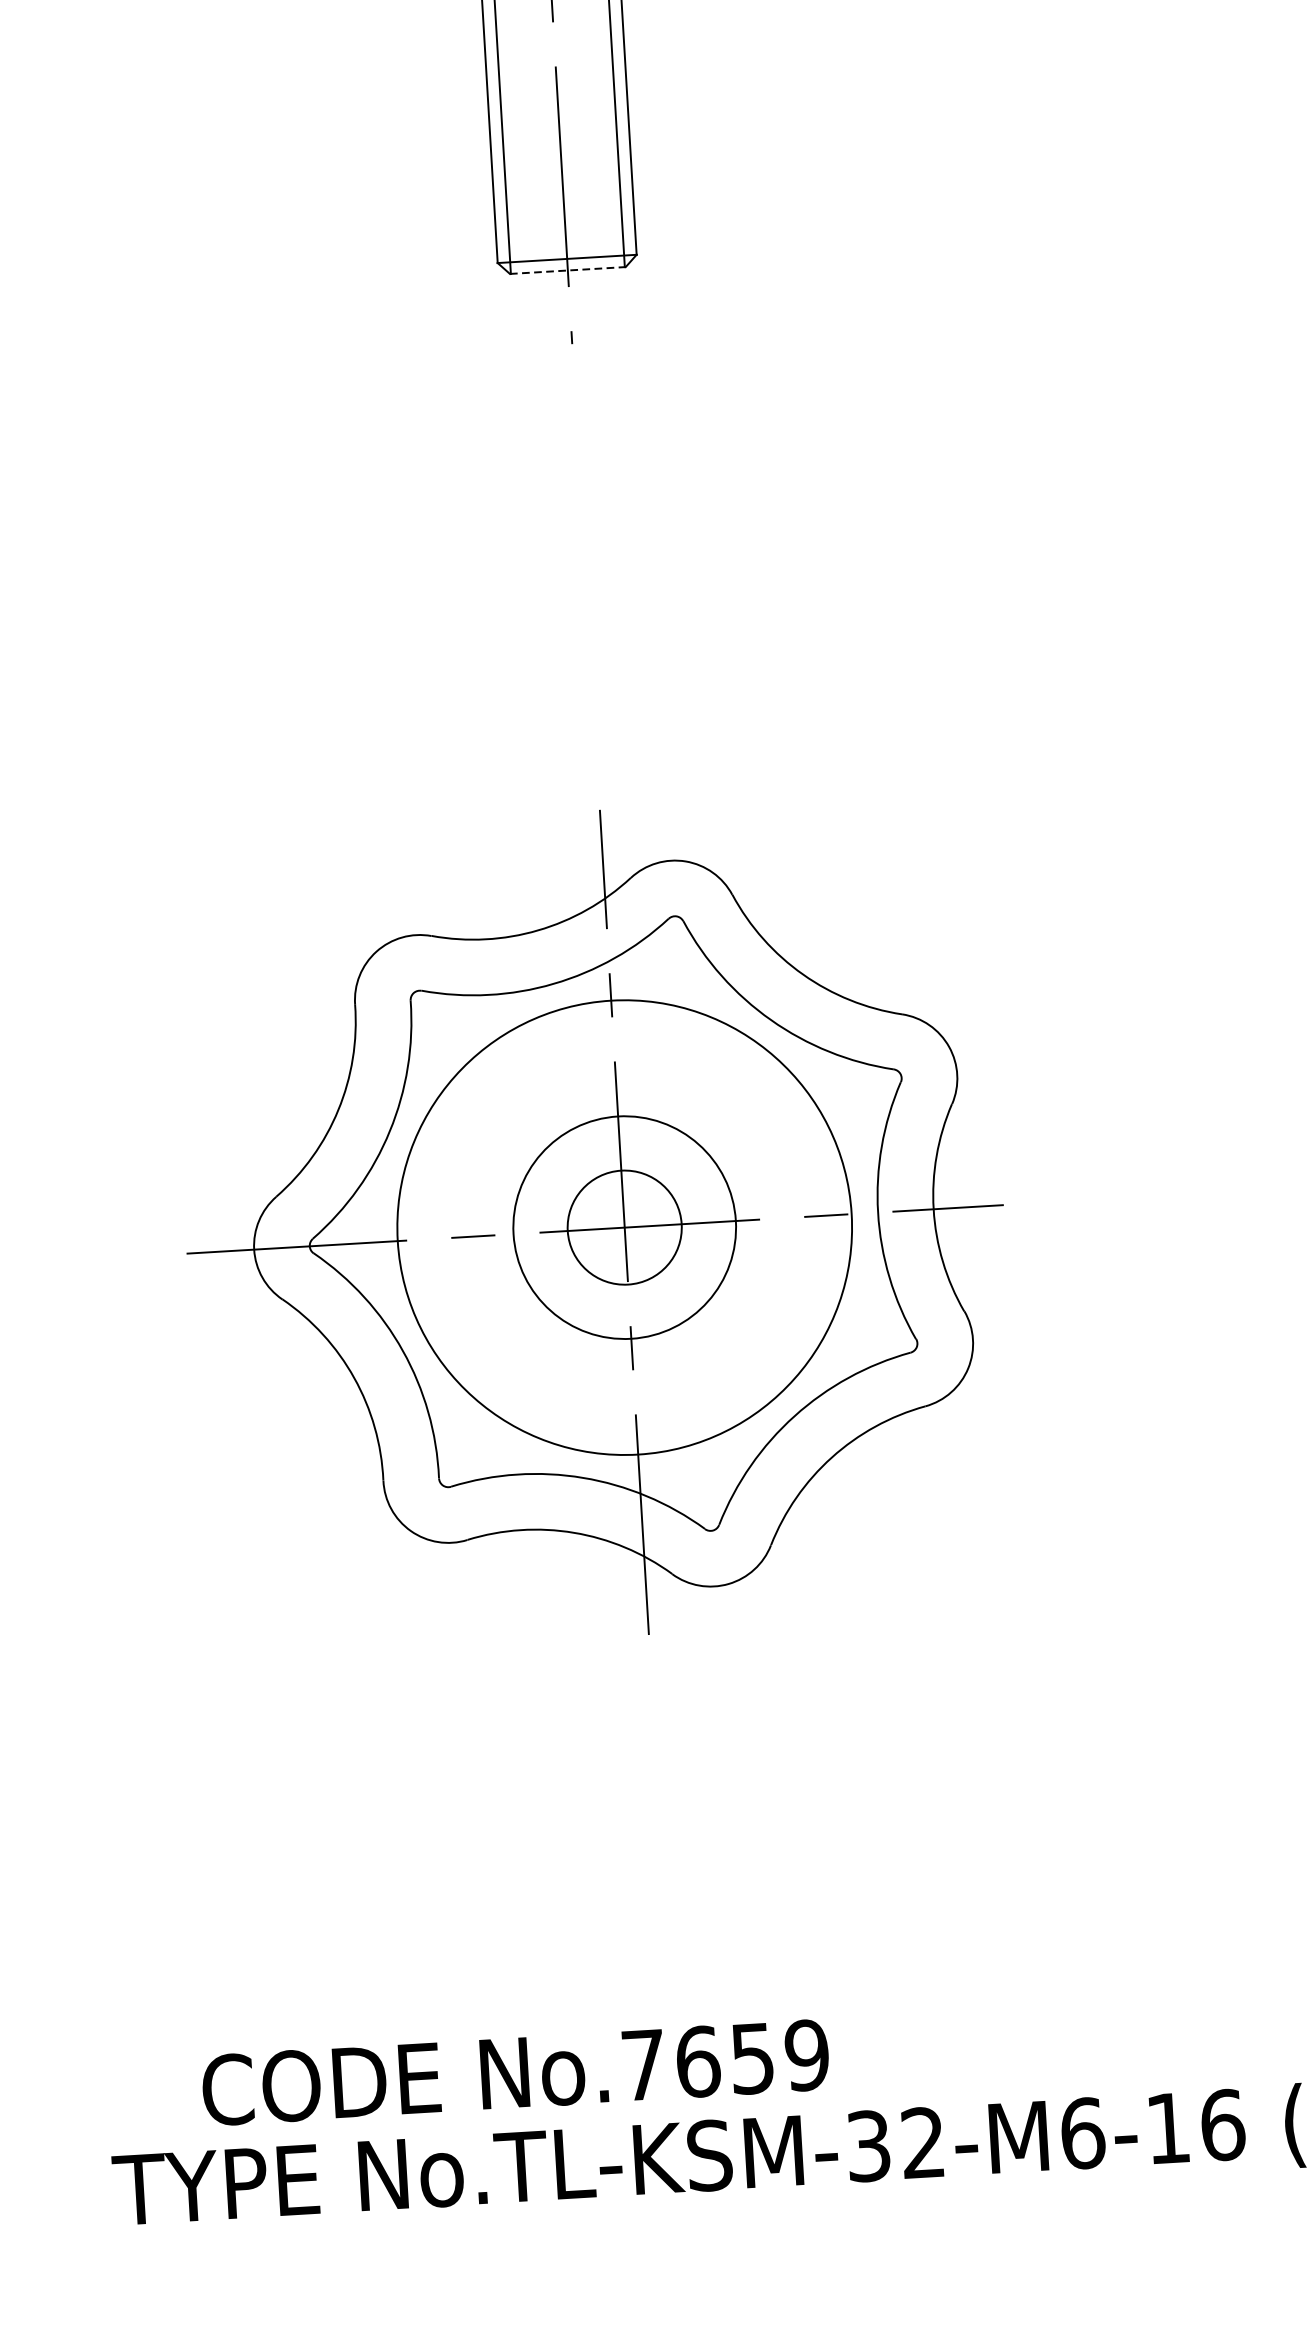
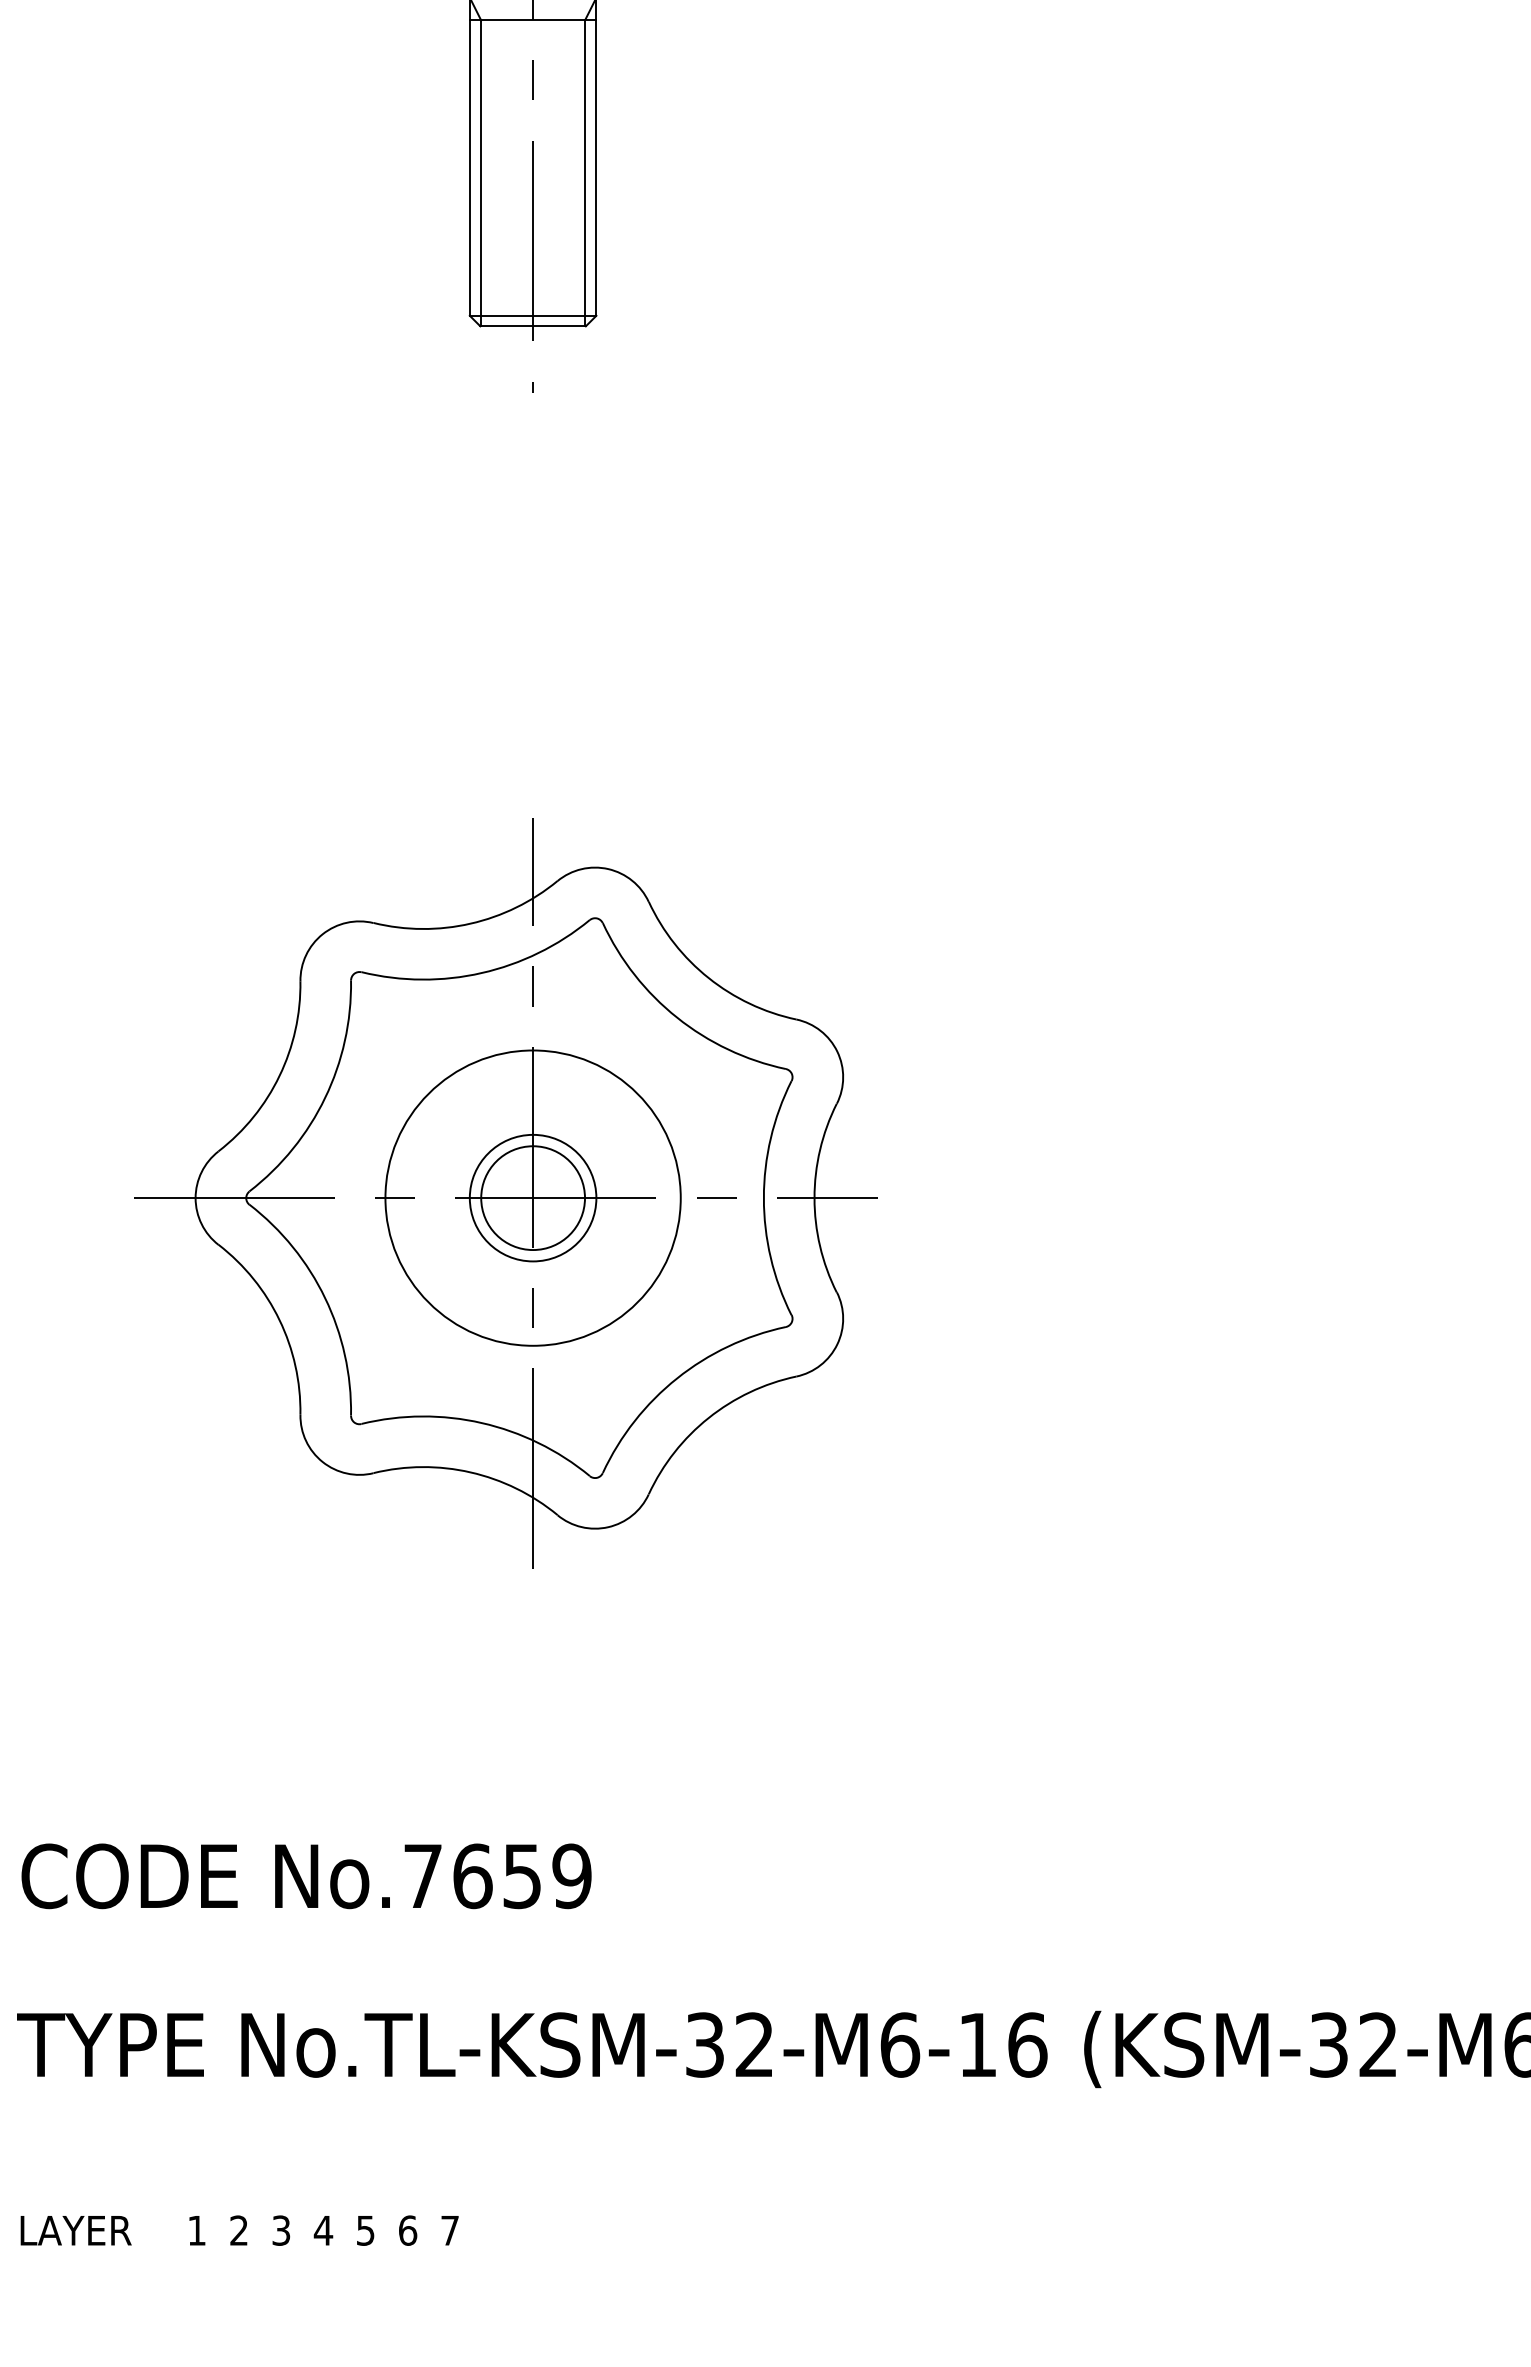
line: (568, 270) -> (533, 326), dashed -> solid
circle: (624, 1226) -> (532, 1197), size x0.62
circle: (624, 1226) -> (532, 1197), size x0.71
text: (515, 2072) -> (306, 1876), moved

